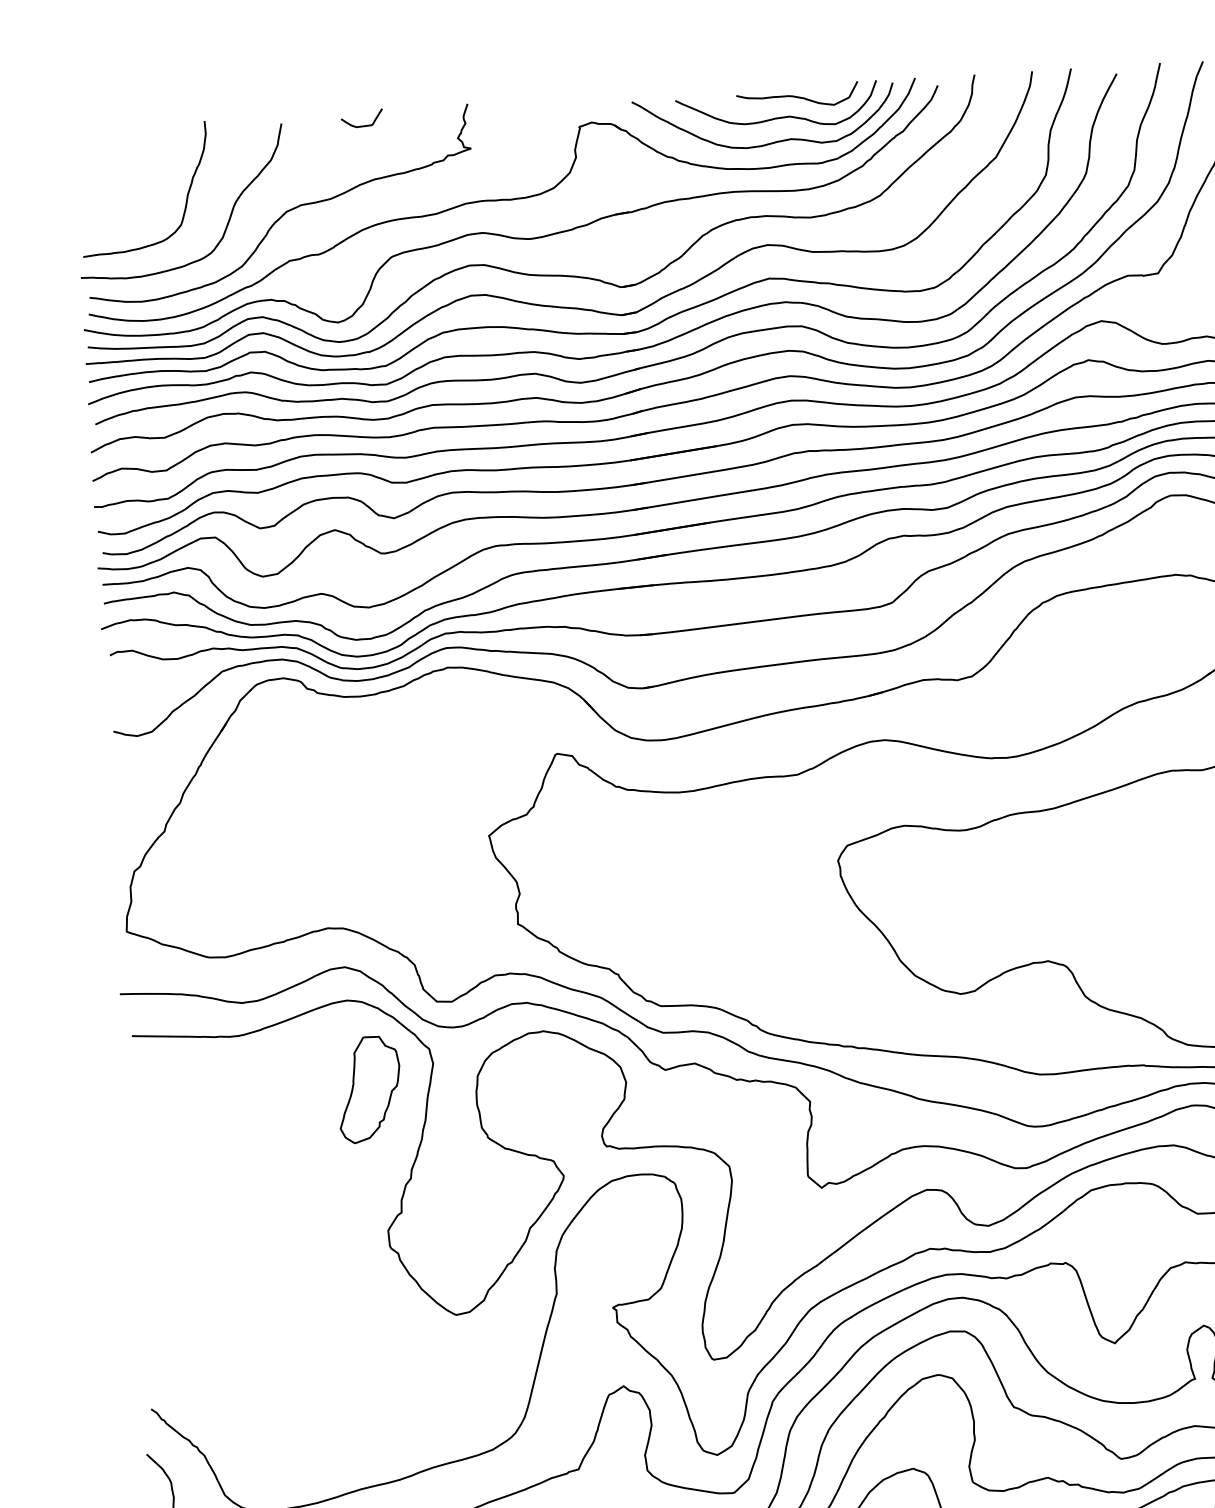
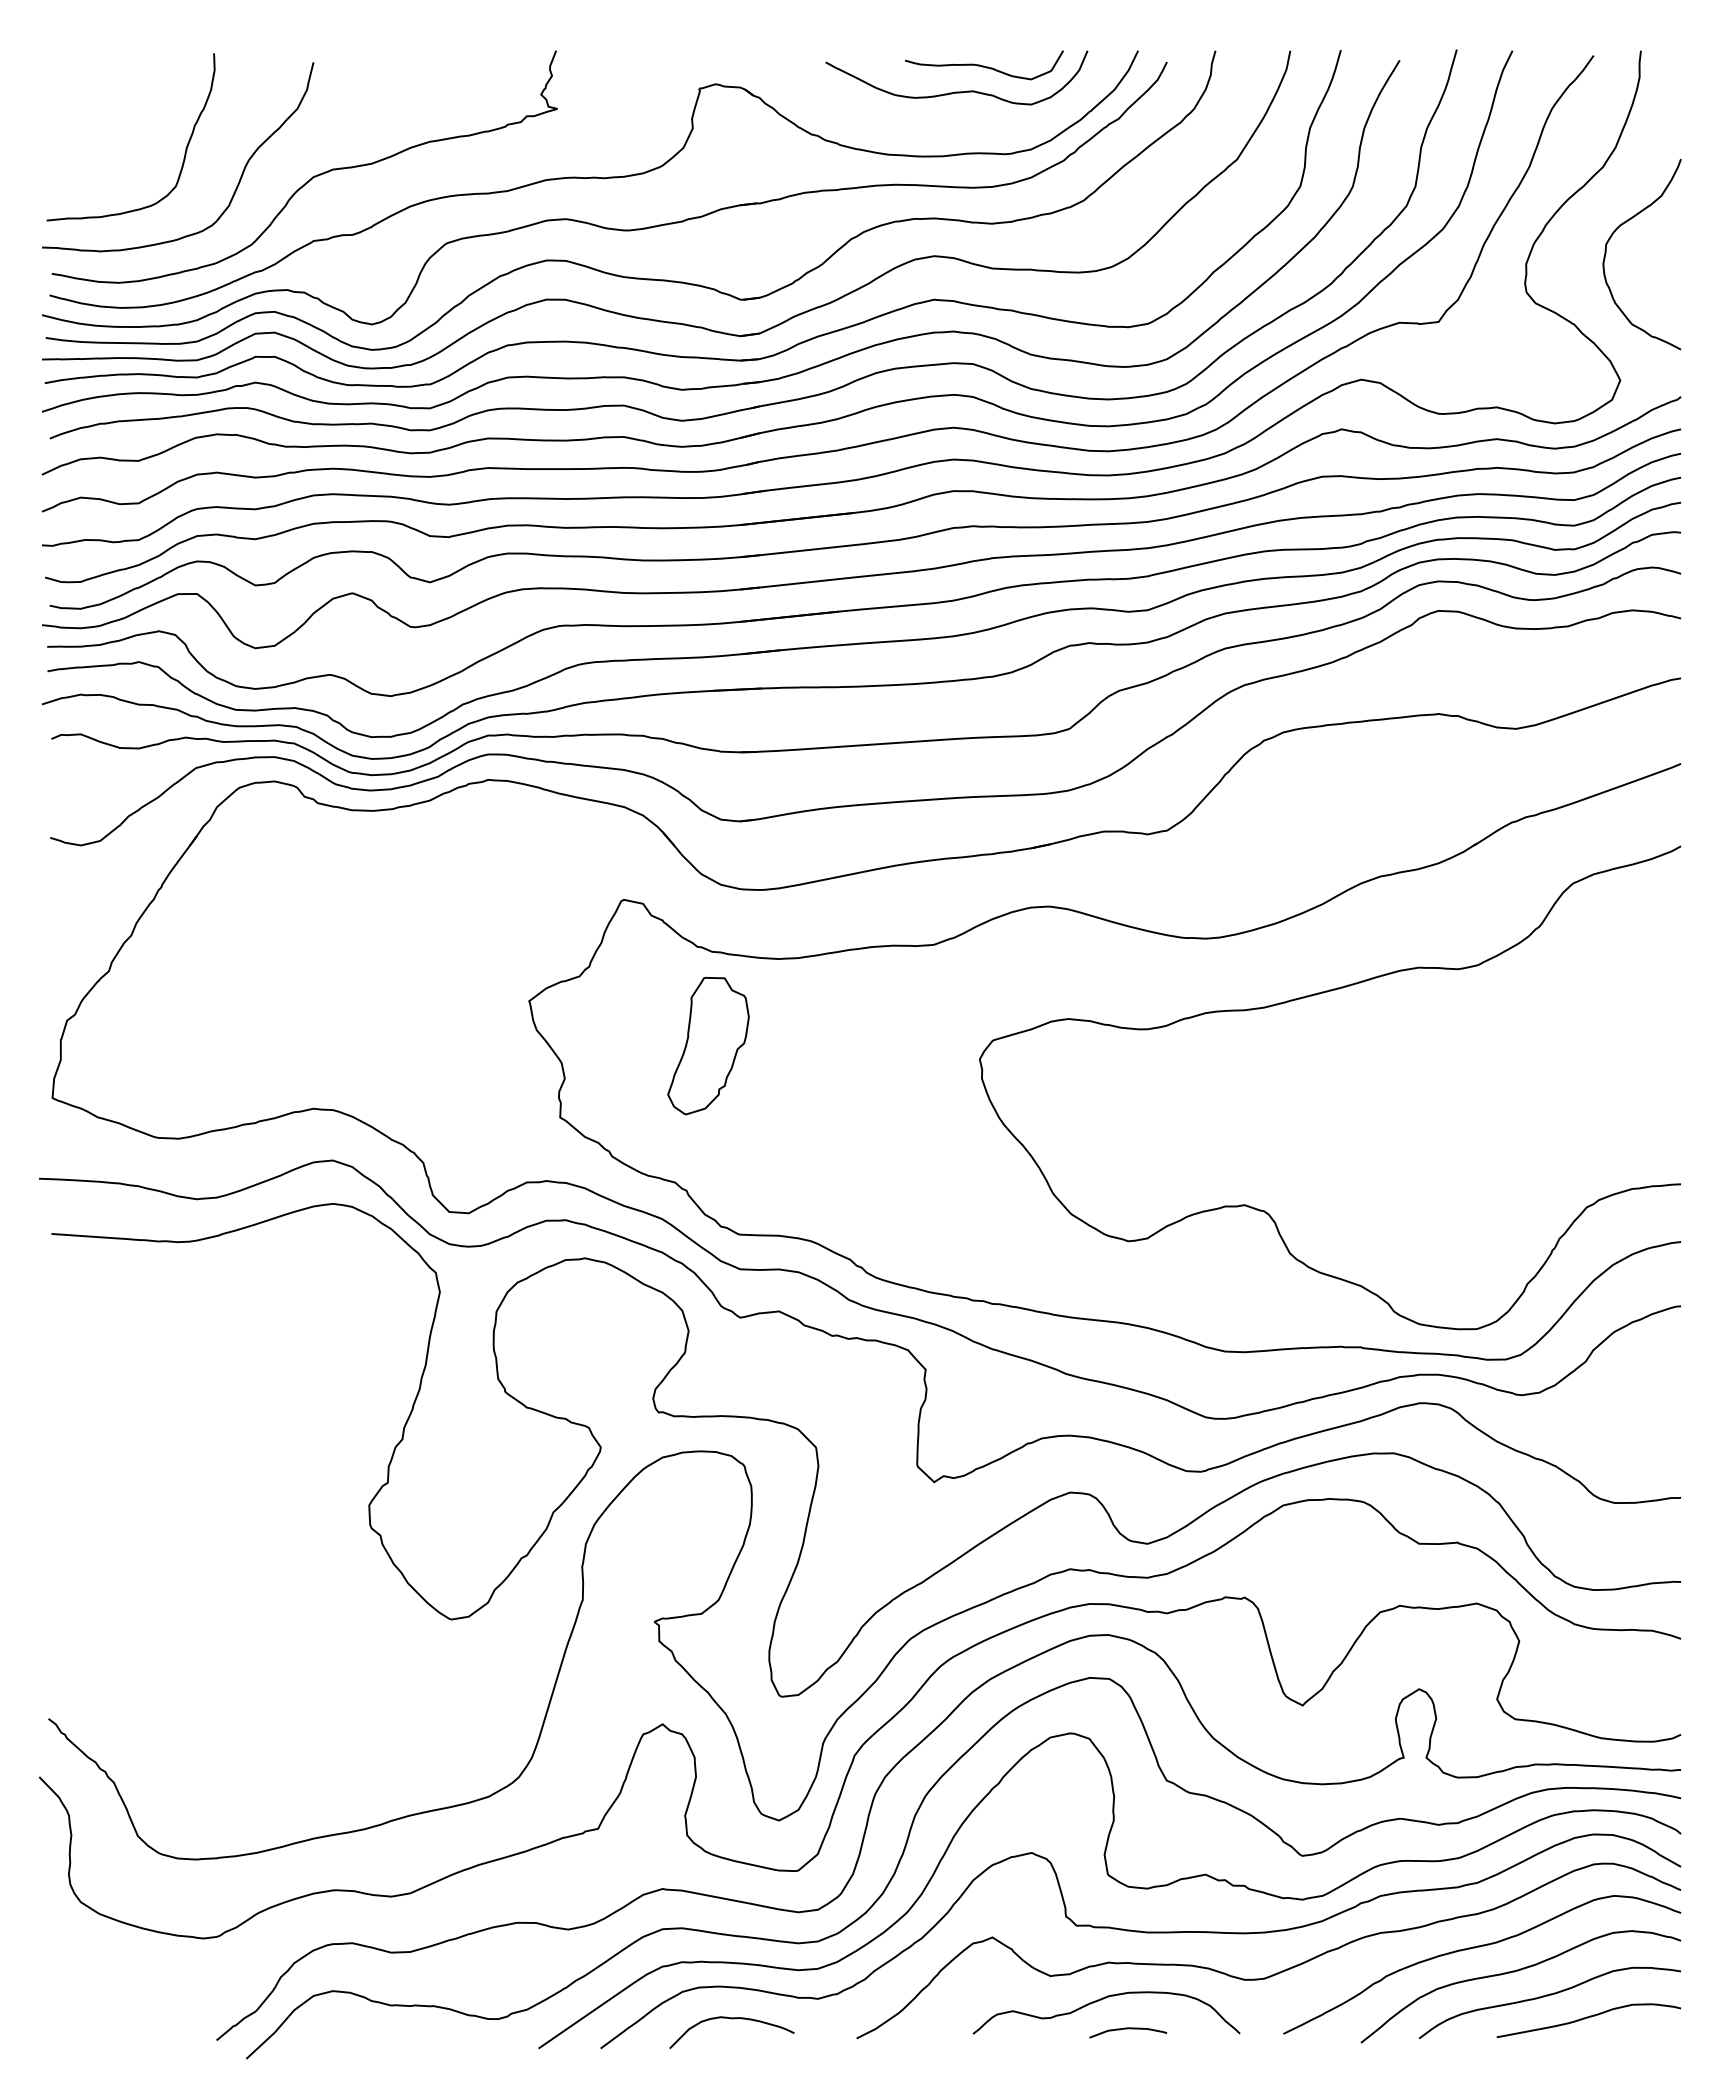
curve: (361, 125) -> (417, 71), removed
curve: (767, 143) -> (942, 124), removed
part: (369, 1090) -> (708, 1046), moved

